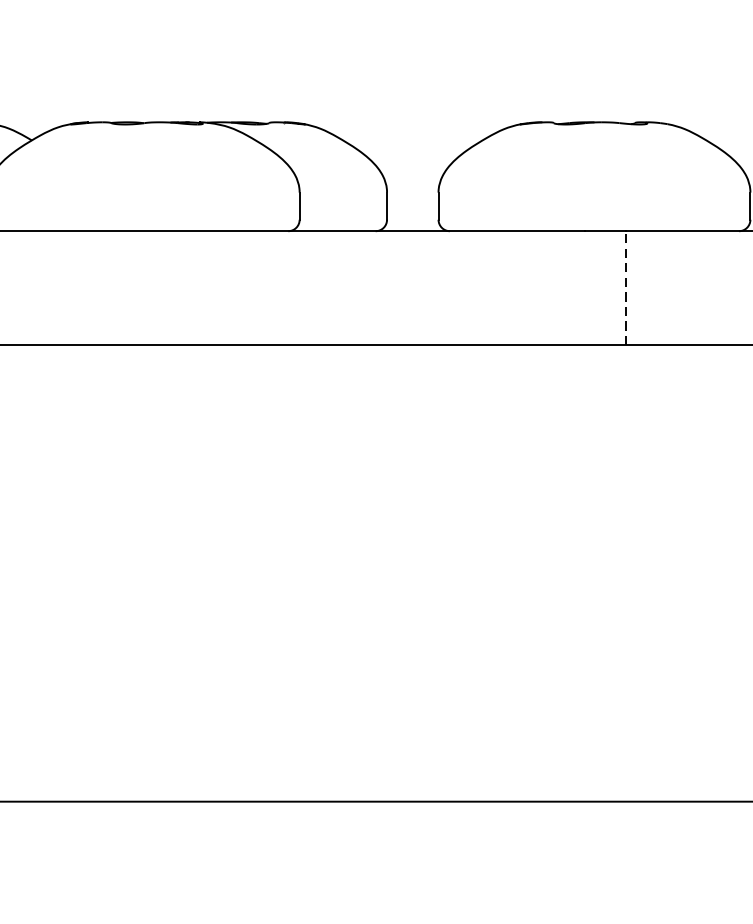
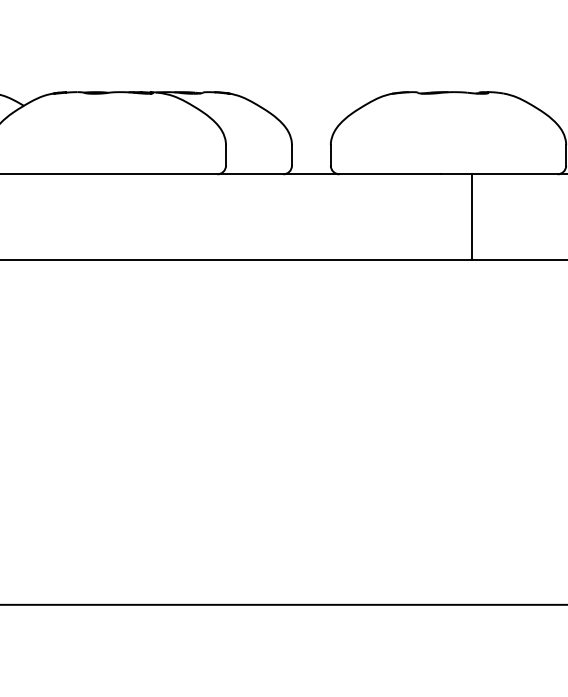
line: (626, 287) -> (472, 216), dashed -> solid

